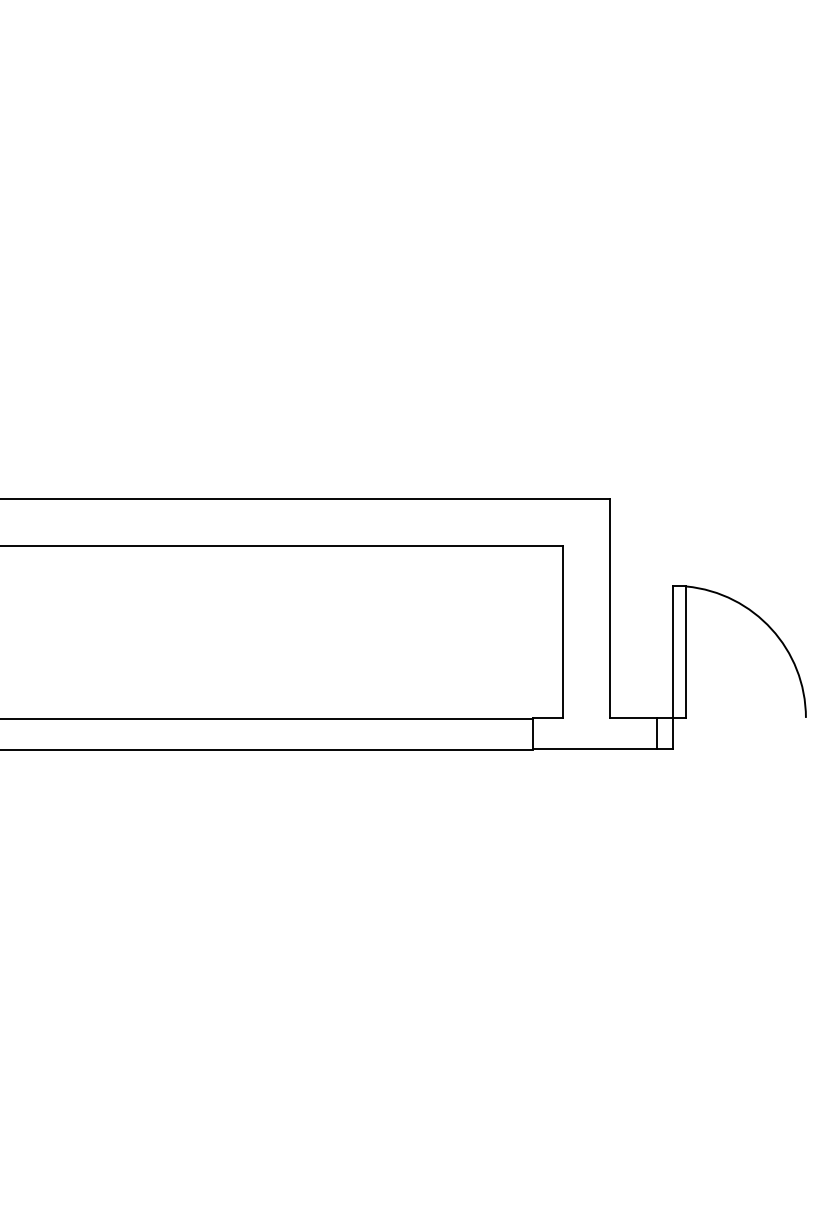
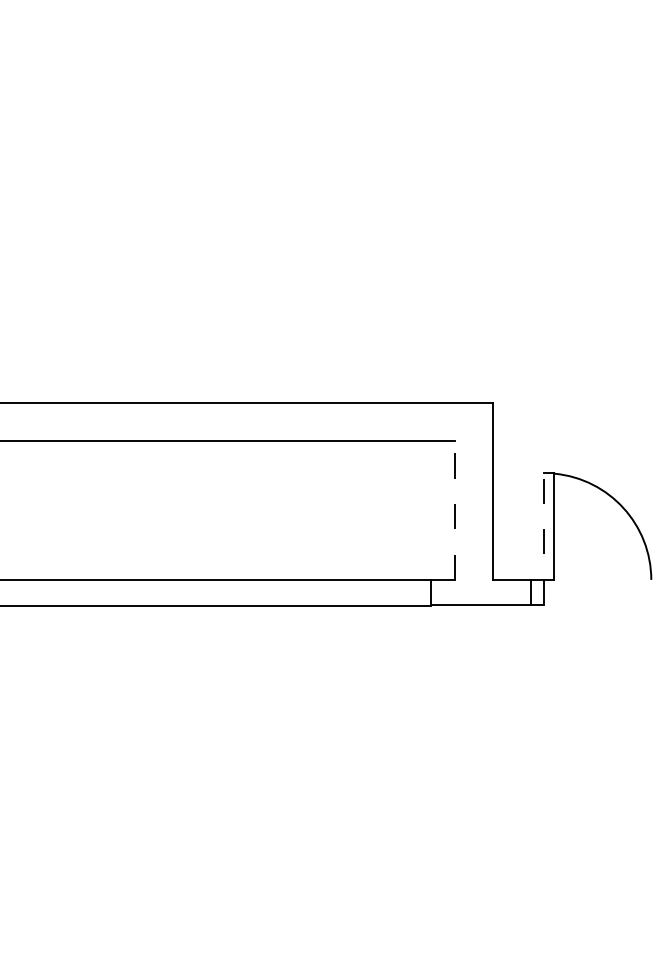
line: (563, 631) -> (455, 510), solid -> dashed
line: (673, 667) -> (544, 539), solid -> dashed

